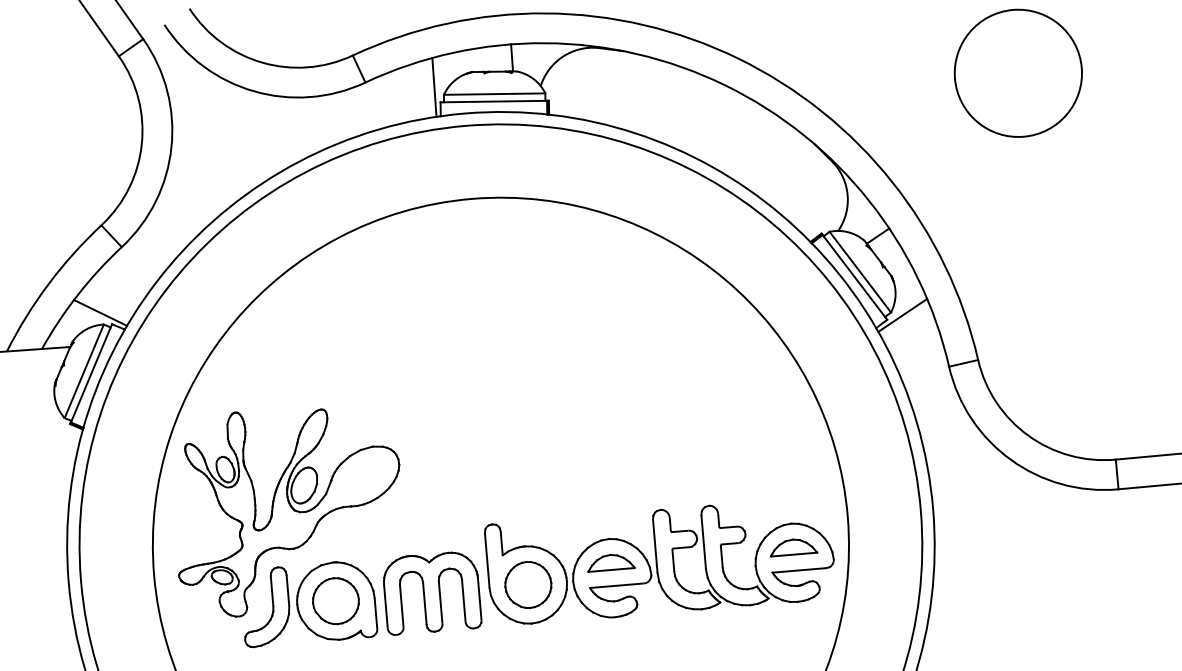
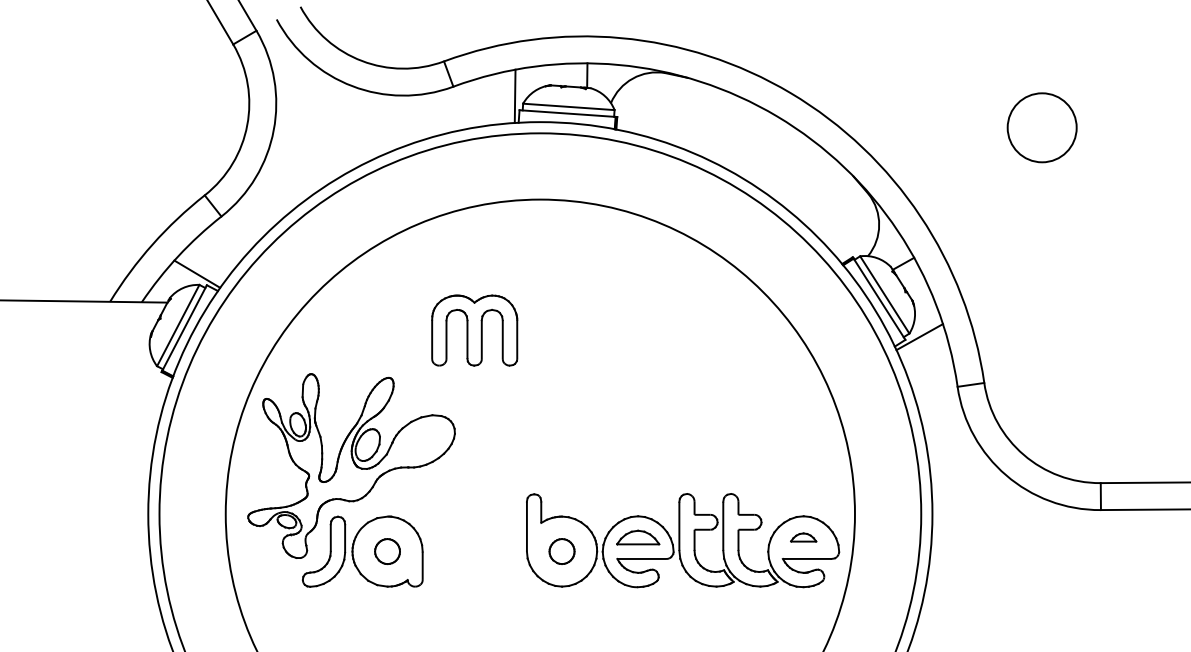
circle: (1017, 73) -> (1041, 127), size x0.6
part: (793, 547) -> (803, 537), size x0.6
part: (527, 584) -> (561, 551), size x0.6
part: (431, 592) -> (474, 330), moved
part: (335, 601) -> (387, 551), size x0.6

